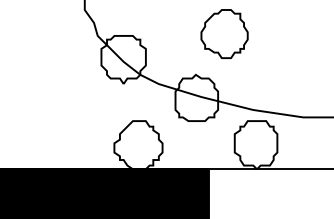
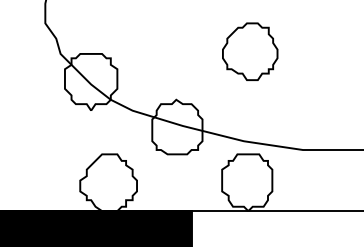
part: (224, 33) -> (250, 51), moved

